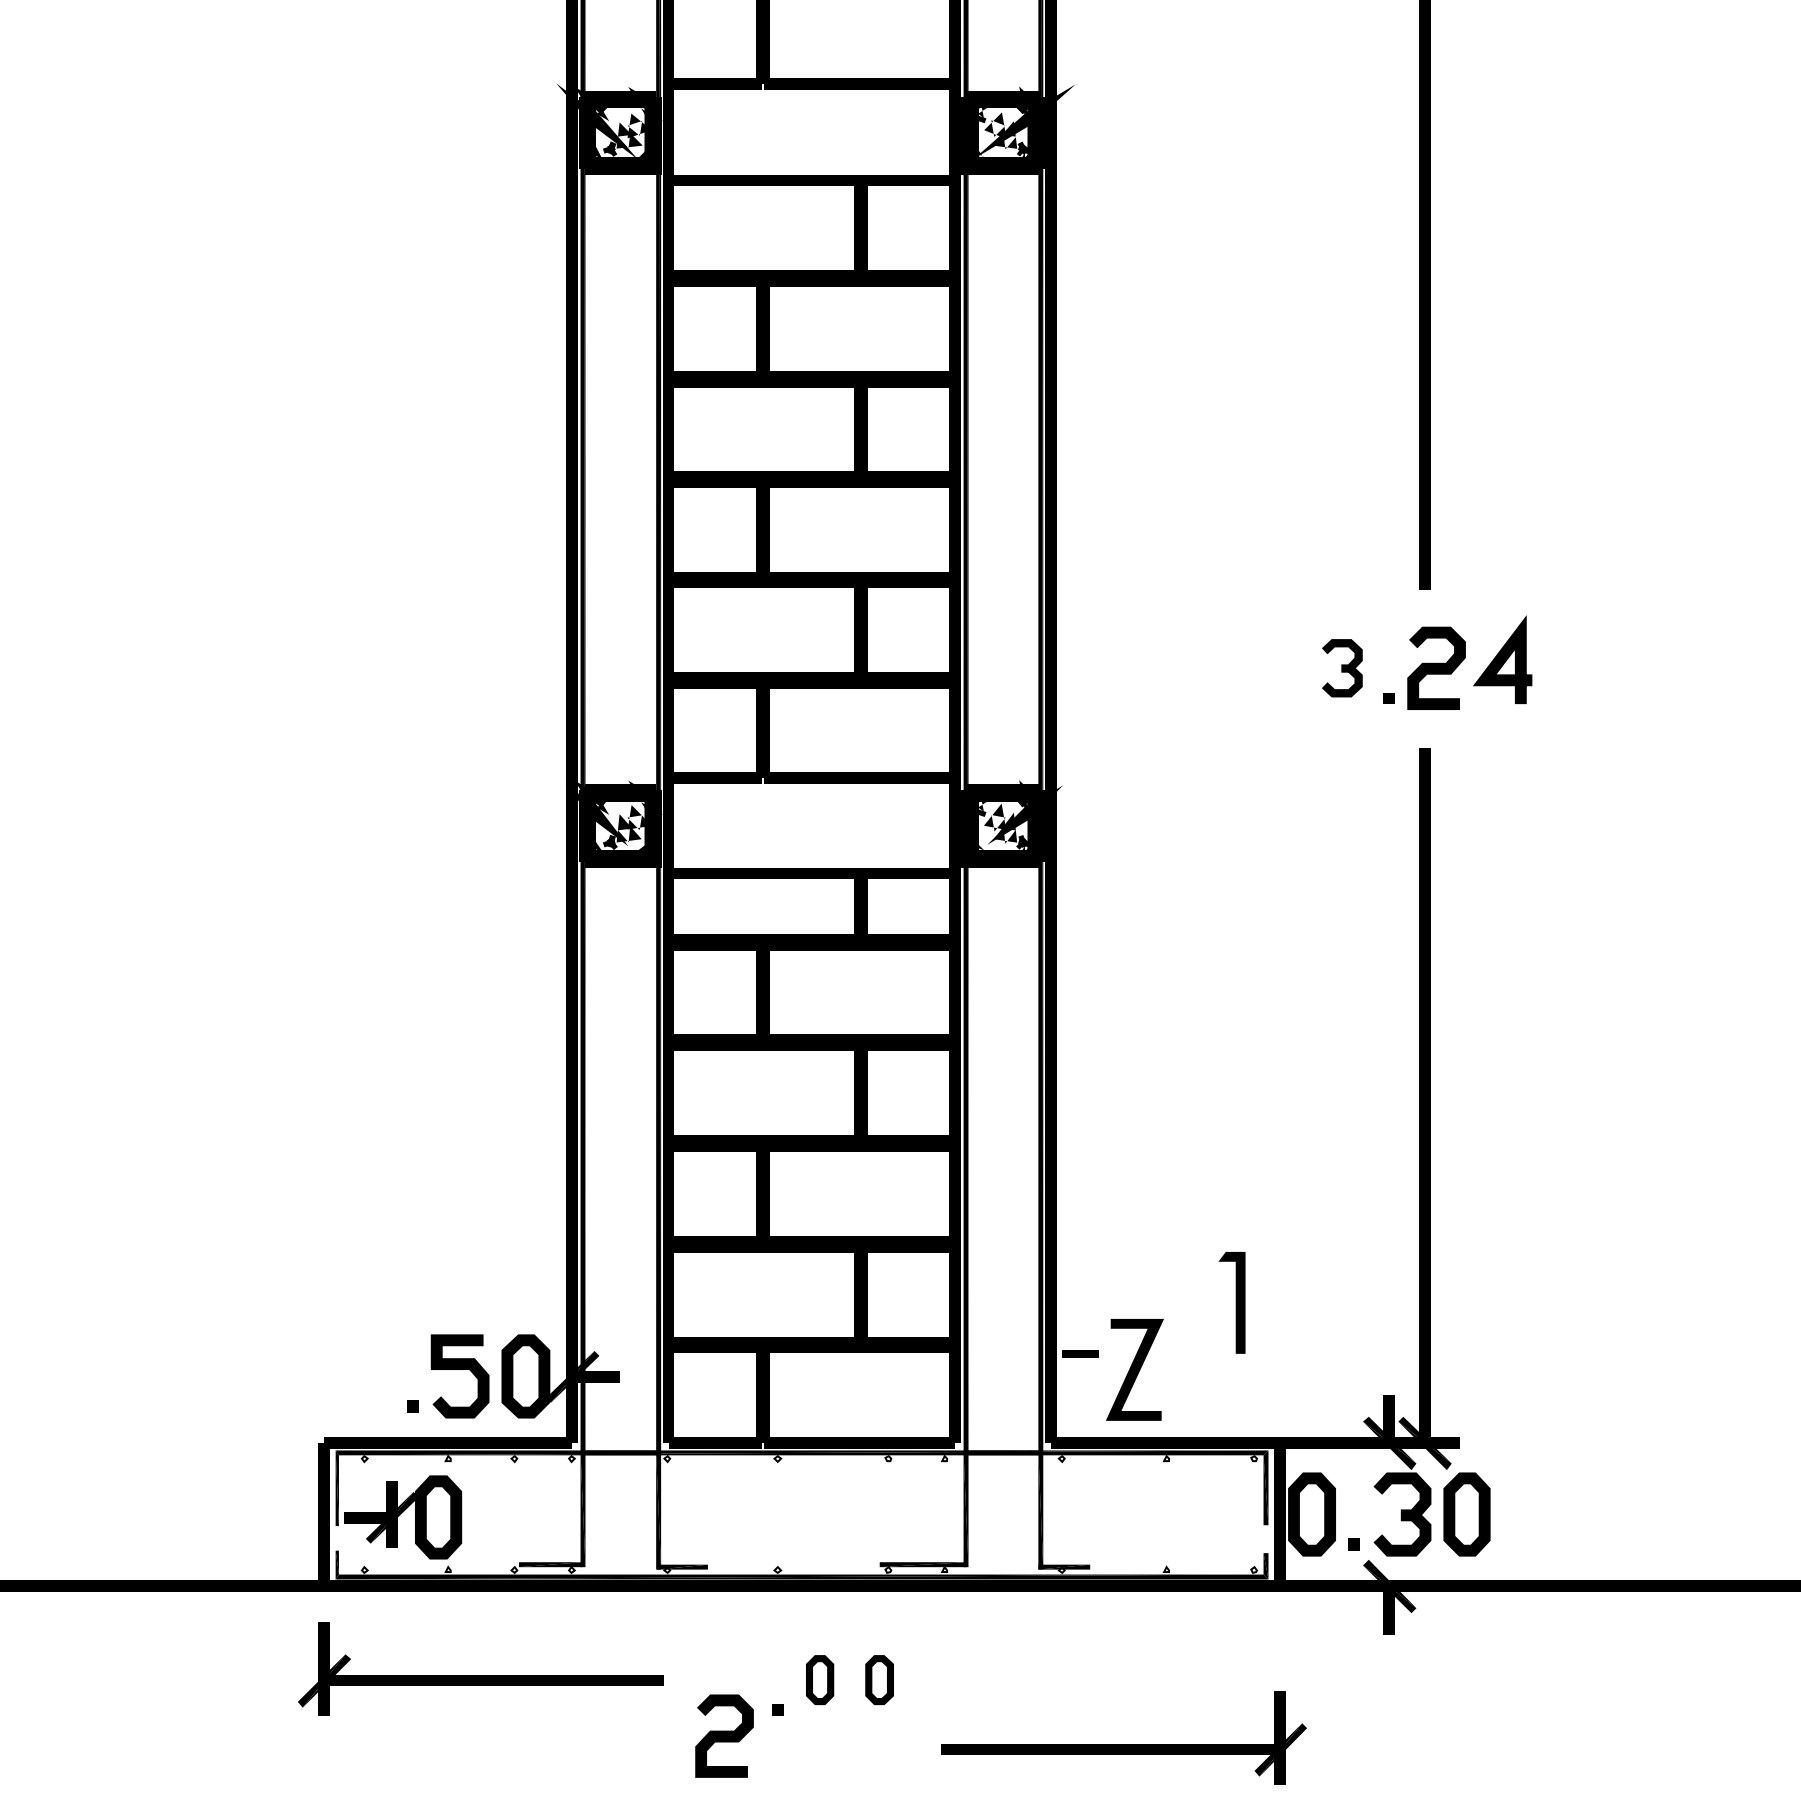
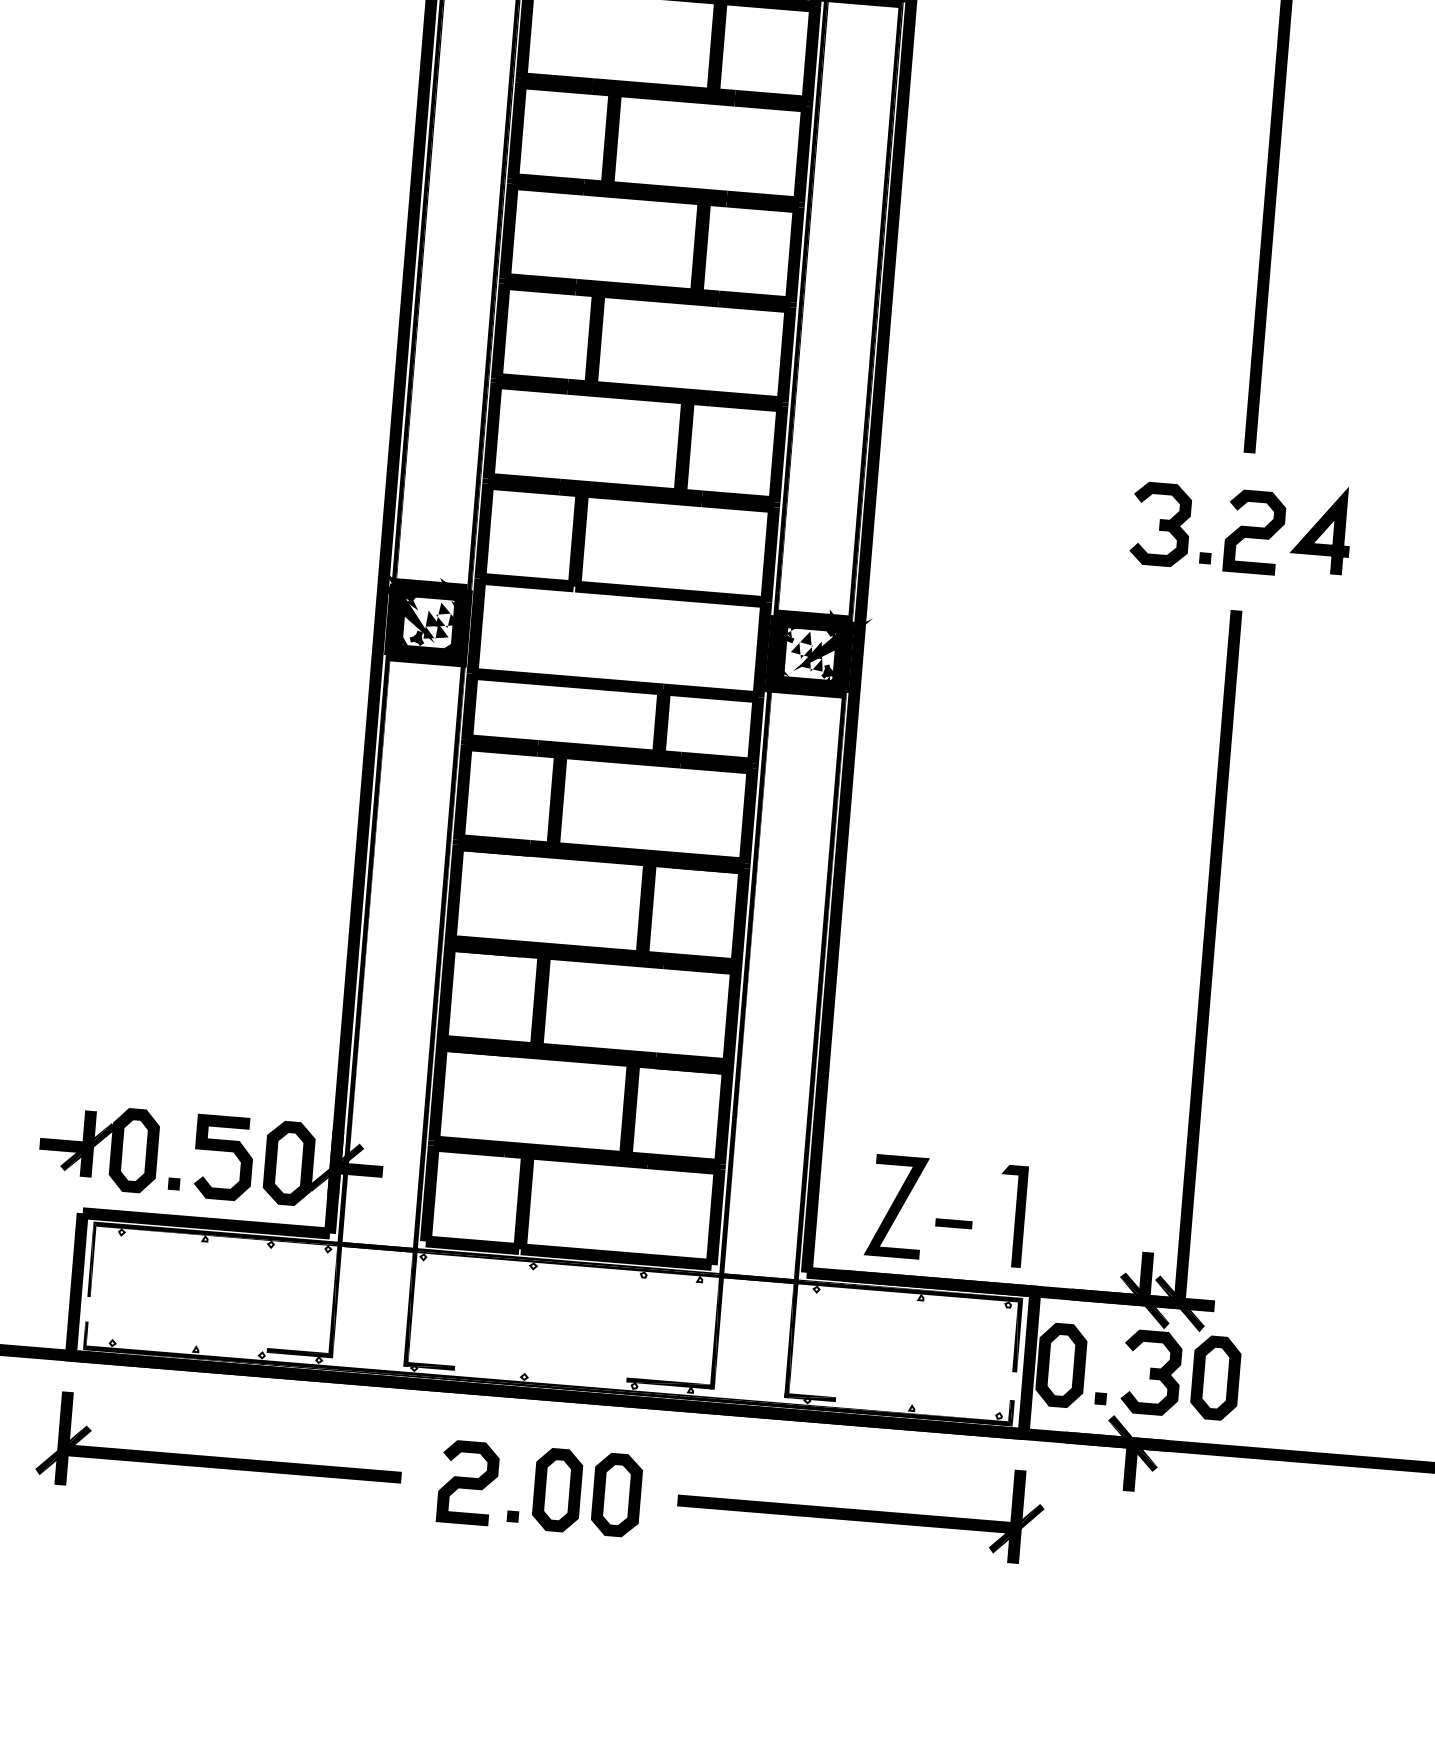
part: (1342, 667) -> (1161, 523), size x1.43
part: (1231, 1302) -> (1010, 1215), moved
part: (1080, 1353) -> (954, 1223), moved
part: (403, 1517) -> (99, 1147), moved
part: (819, 1679) -> (557, 1489), size x1.67
part: (879, 1679) -> (616, 1494), size x1.67
curve: (724, 1735) -> (468, 1482), moved
part: (1123, 1744) -> (860, 1510), moved

